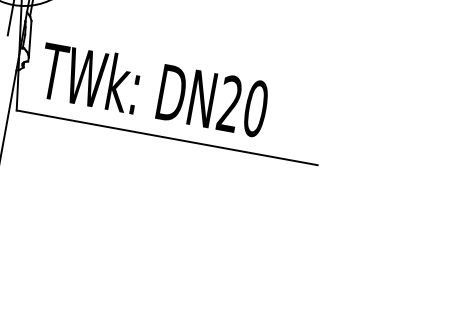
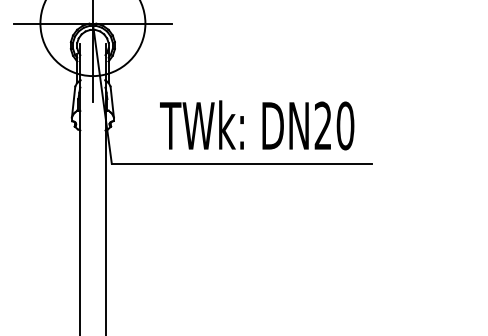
text: (154, 89) -> (257, 125), moved

